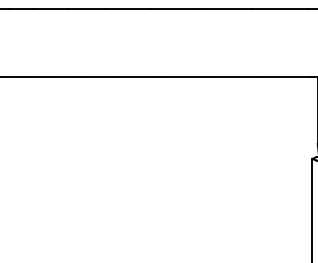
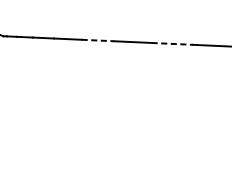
line: (98, 77) -> (97, 40), solid -> dashed
line: (183, 77) -> (171, 43), solid -> dashed

